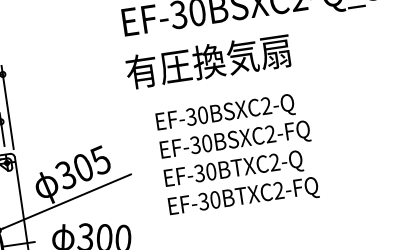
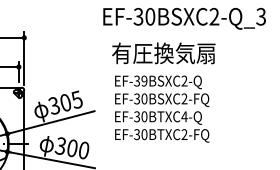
text: (208, 61) -> (163, 53), moved
text: (202, 114) -> (144, 80), EF-30BSXC2-Q -> EF-39BSXC2-Q
text: (274, 161) -> (184, 116), EF-30BTXC2-Q -> EF-30BTXC4-Q

